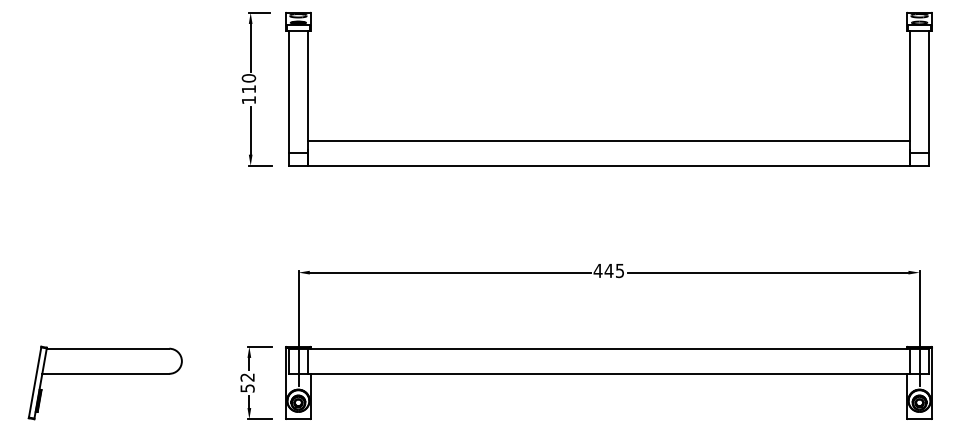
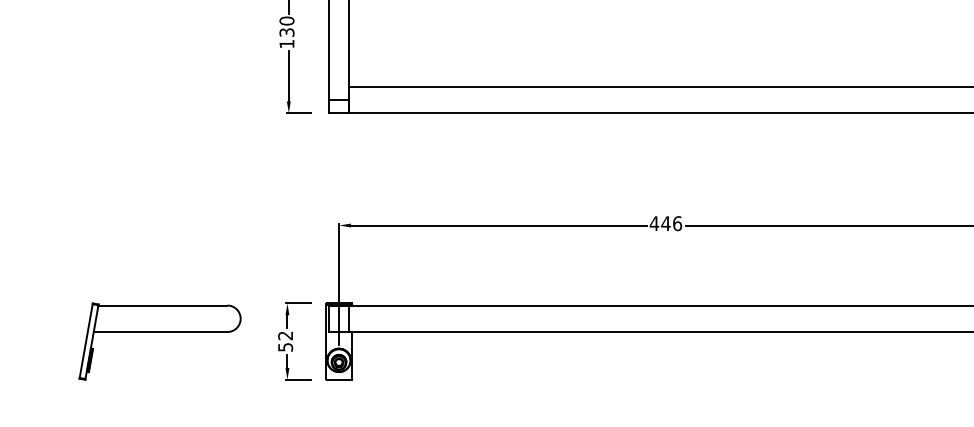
text: (248, 89) -> (286, 32), 110 -> 130
text: (619, 270) -> (676, 223), 445 -> 446
part: (104, 374) -> (159, 332), moved

